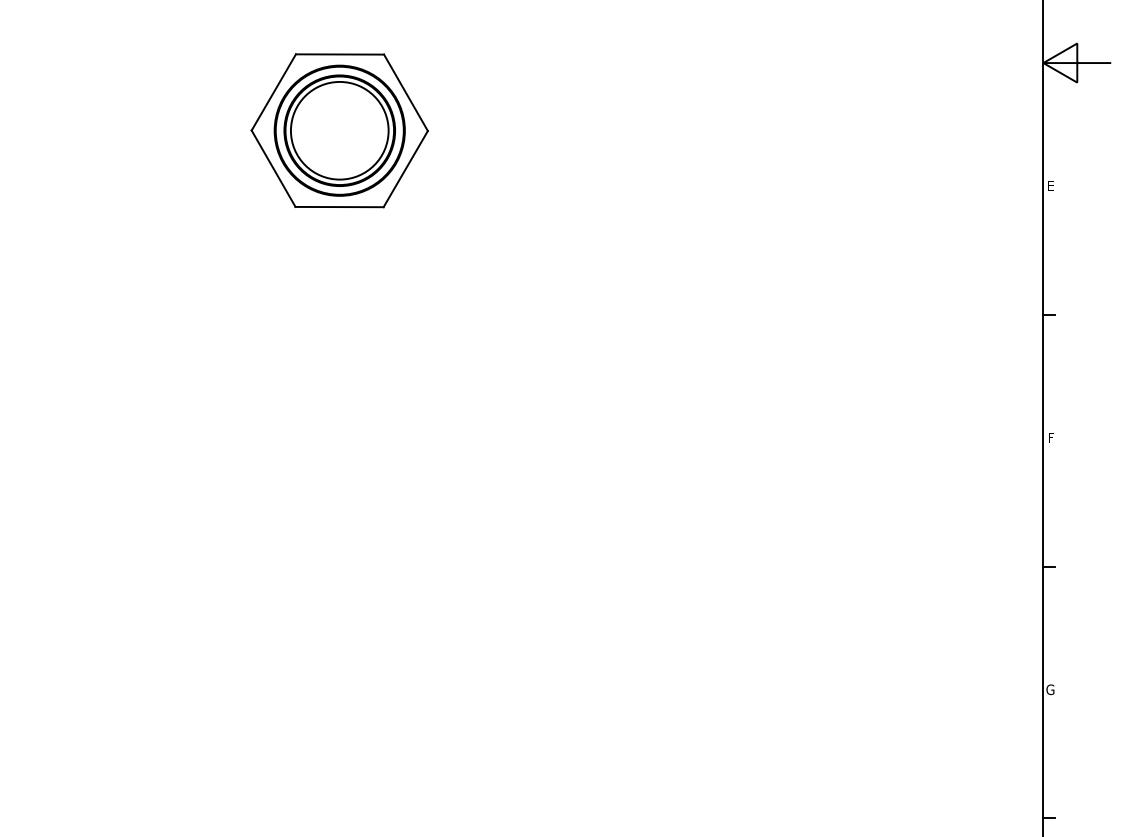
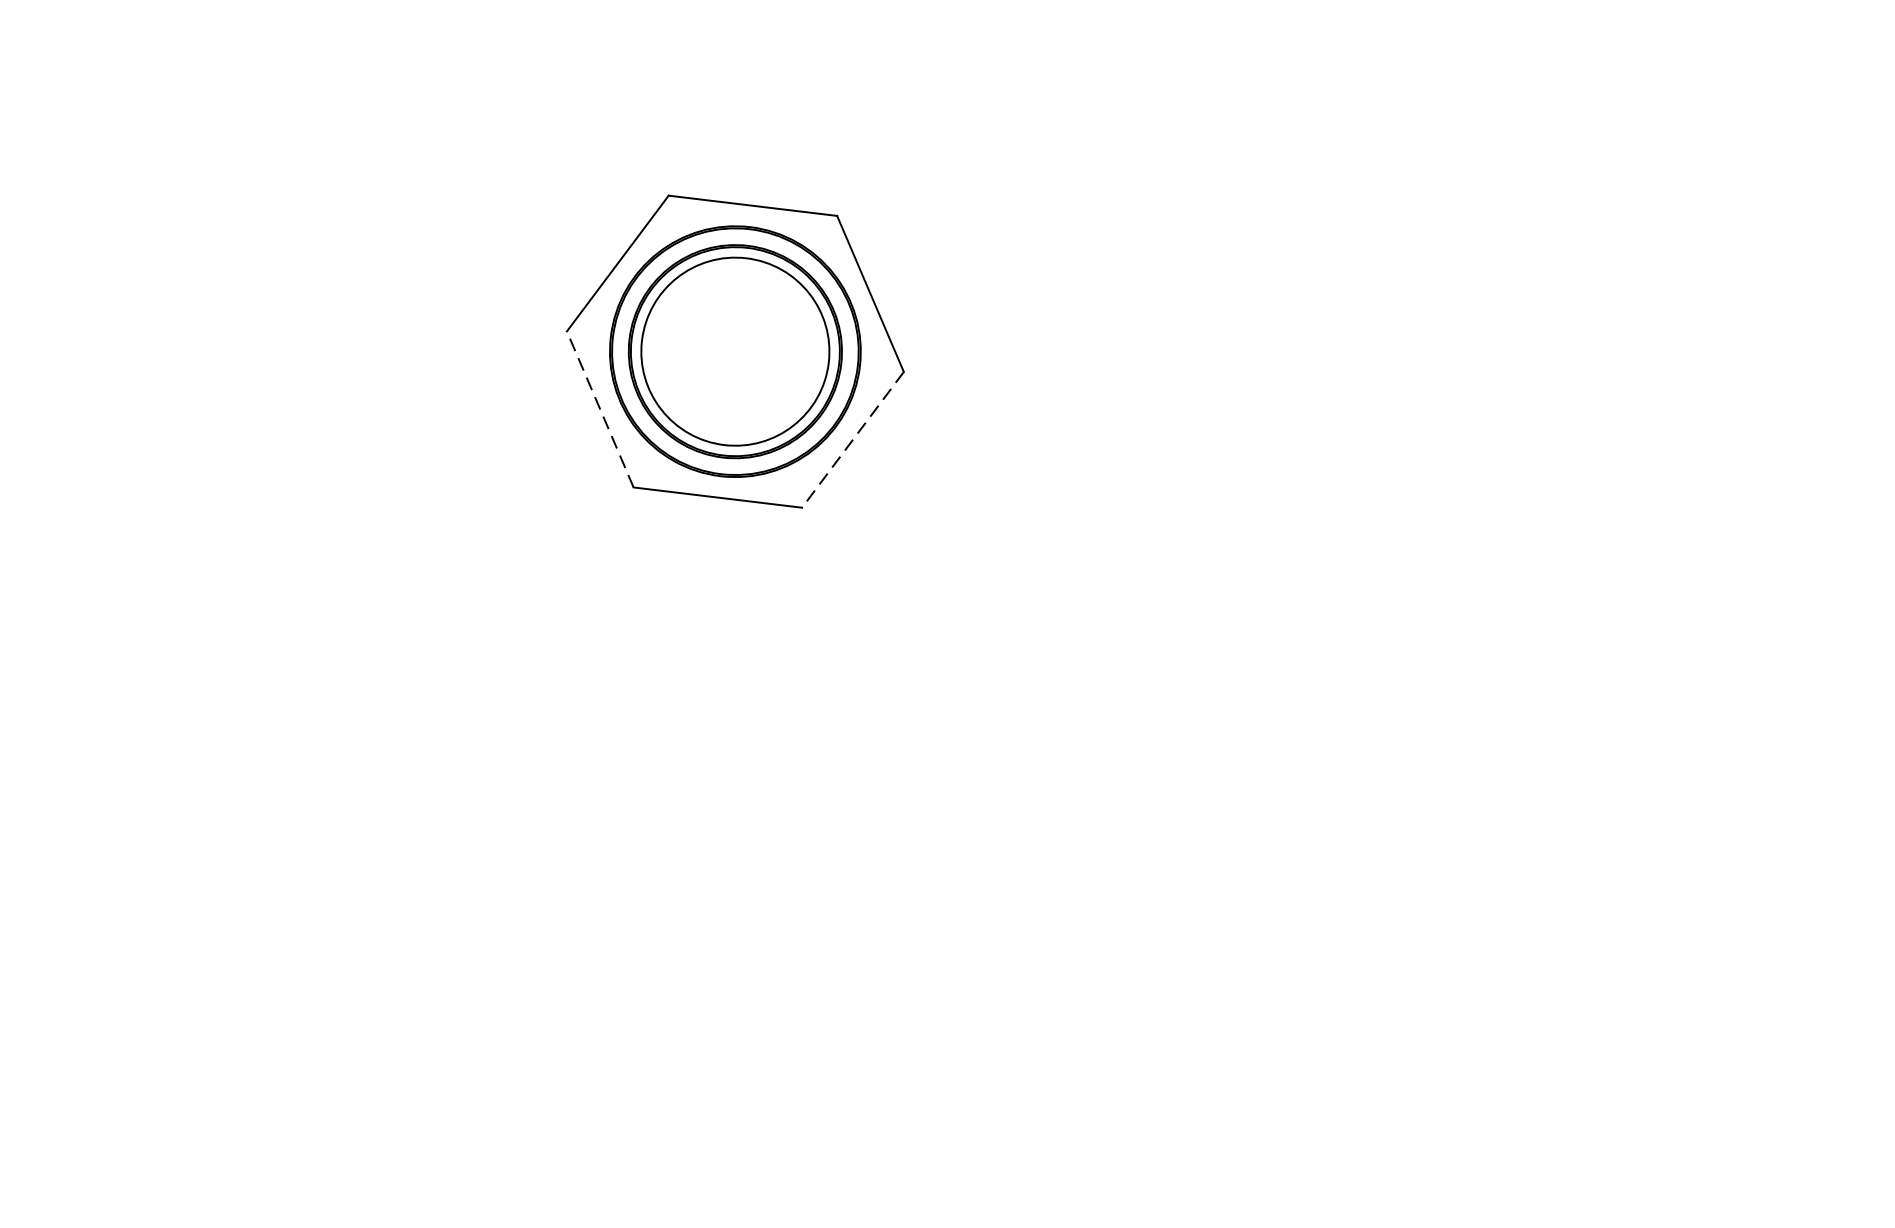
line: (273, 168) -> (600, 408), solid -> dashed
line: (405, 169) -> (852, 440), solid -> dashed

